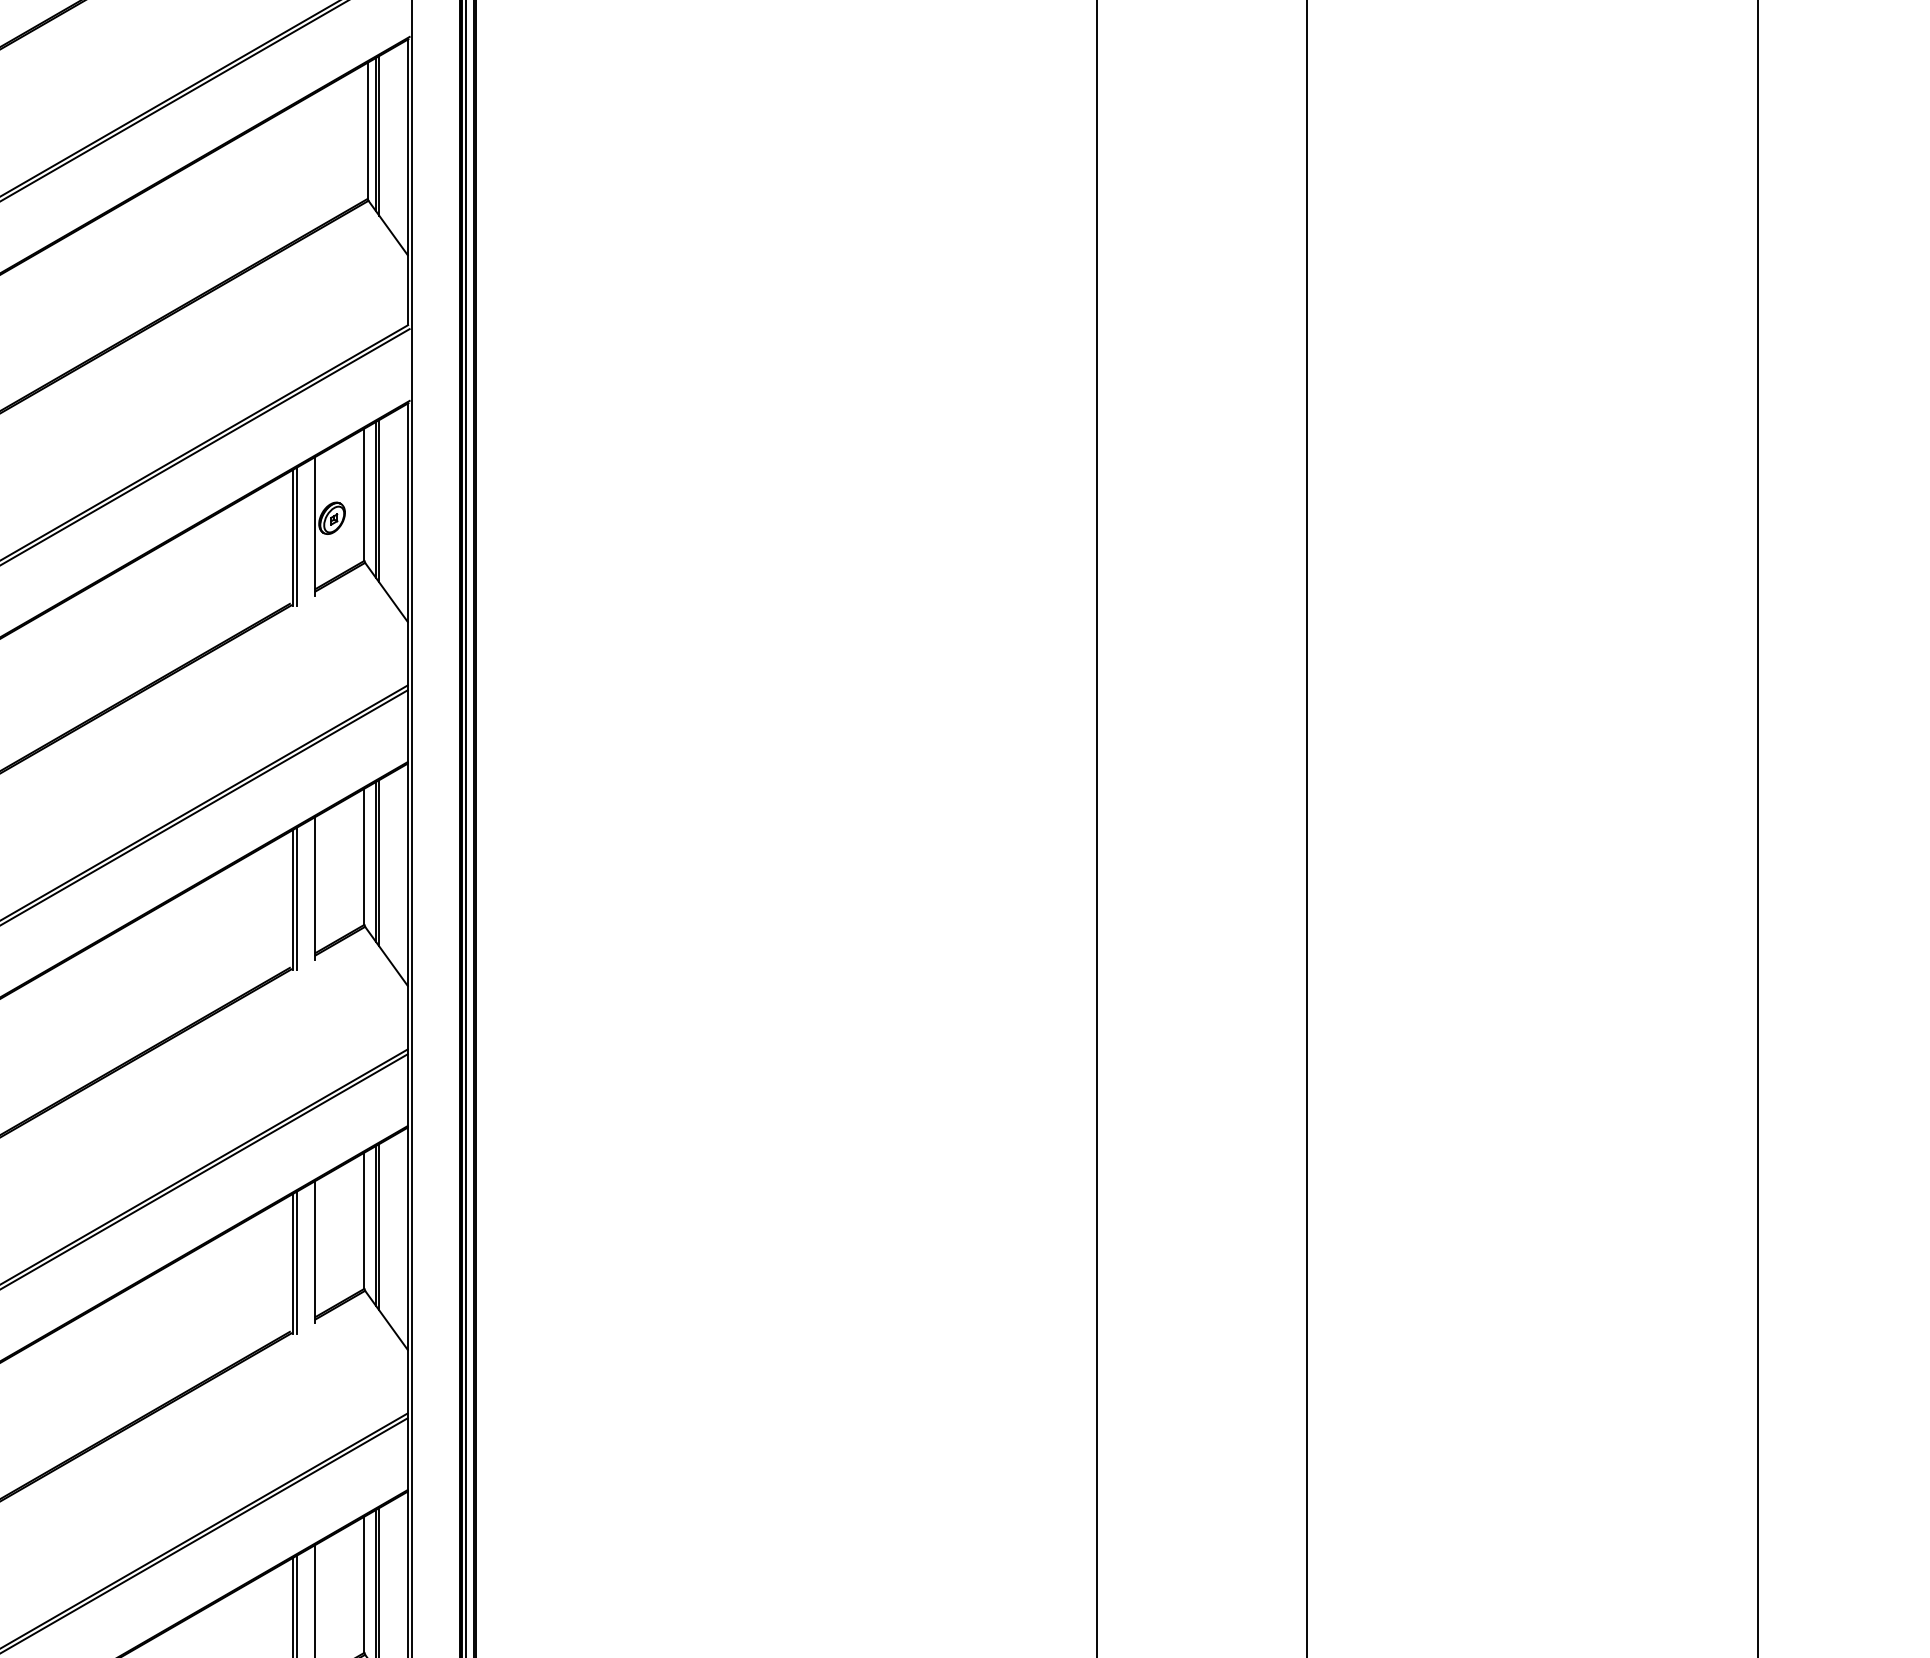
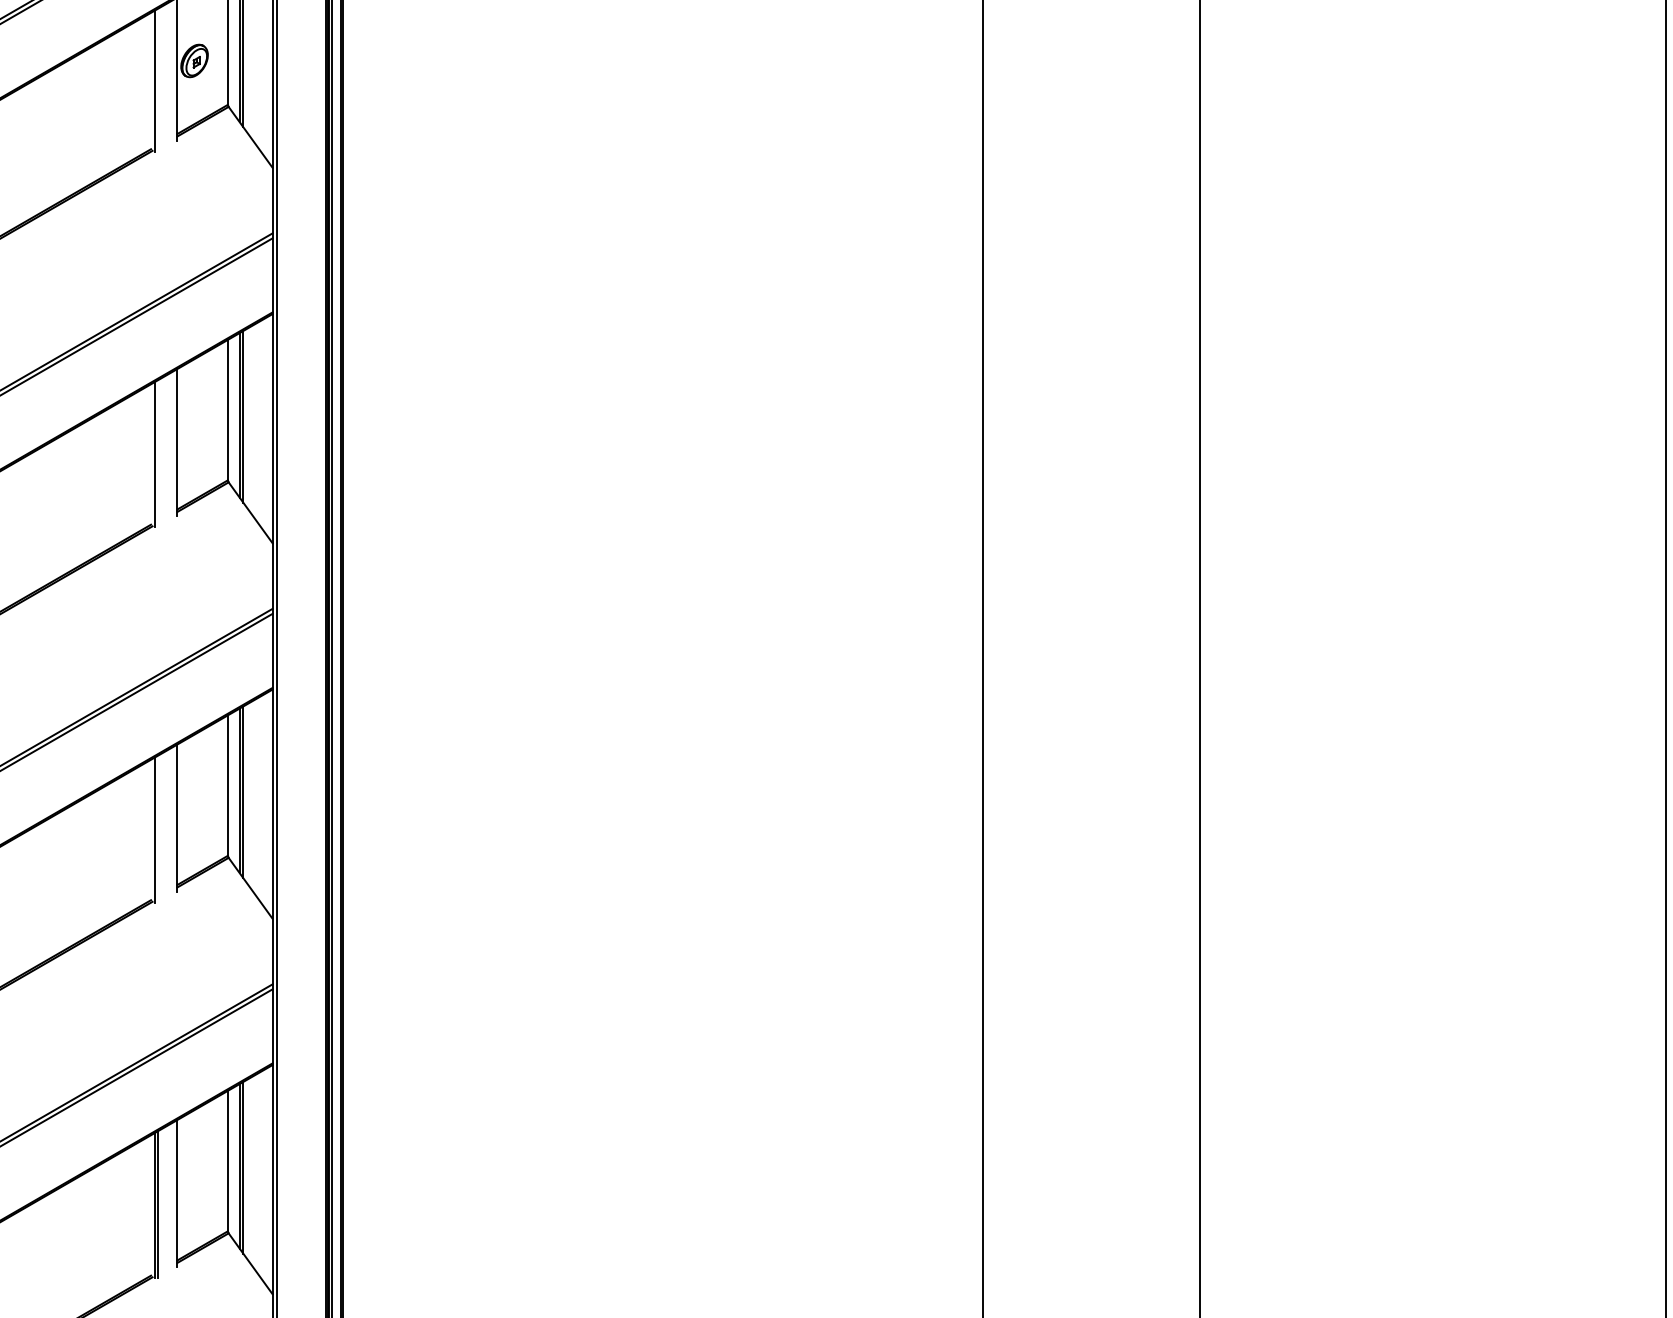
line: (296, 536) -> (157, 79), removed
line: (296, 898) -> (157, 453), removed
line: (296, 1262) -> (157, 828), removed

